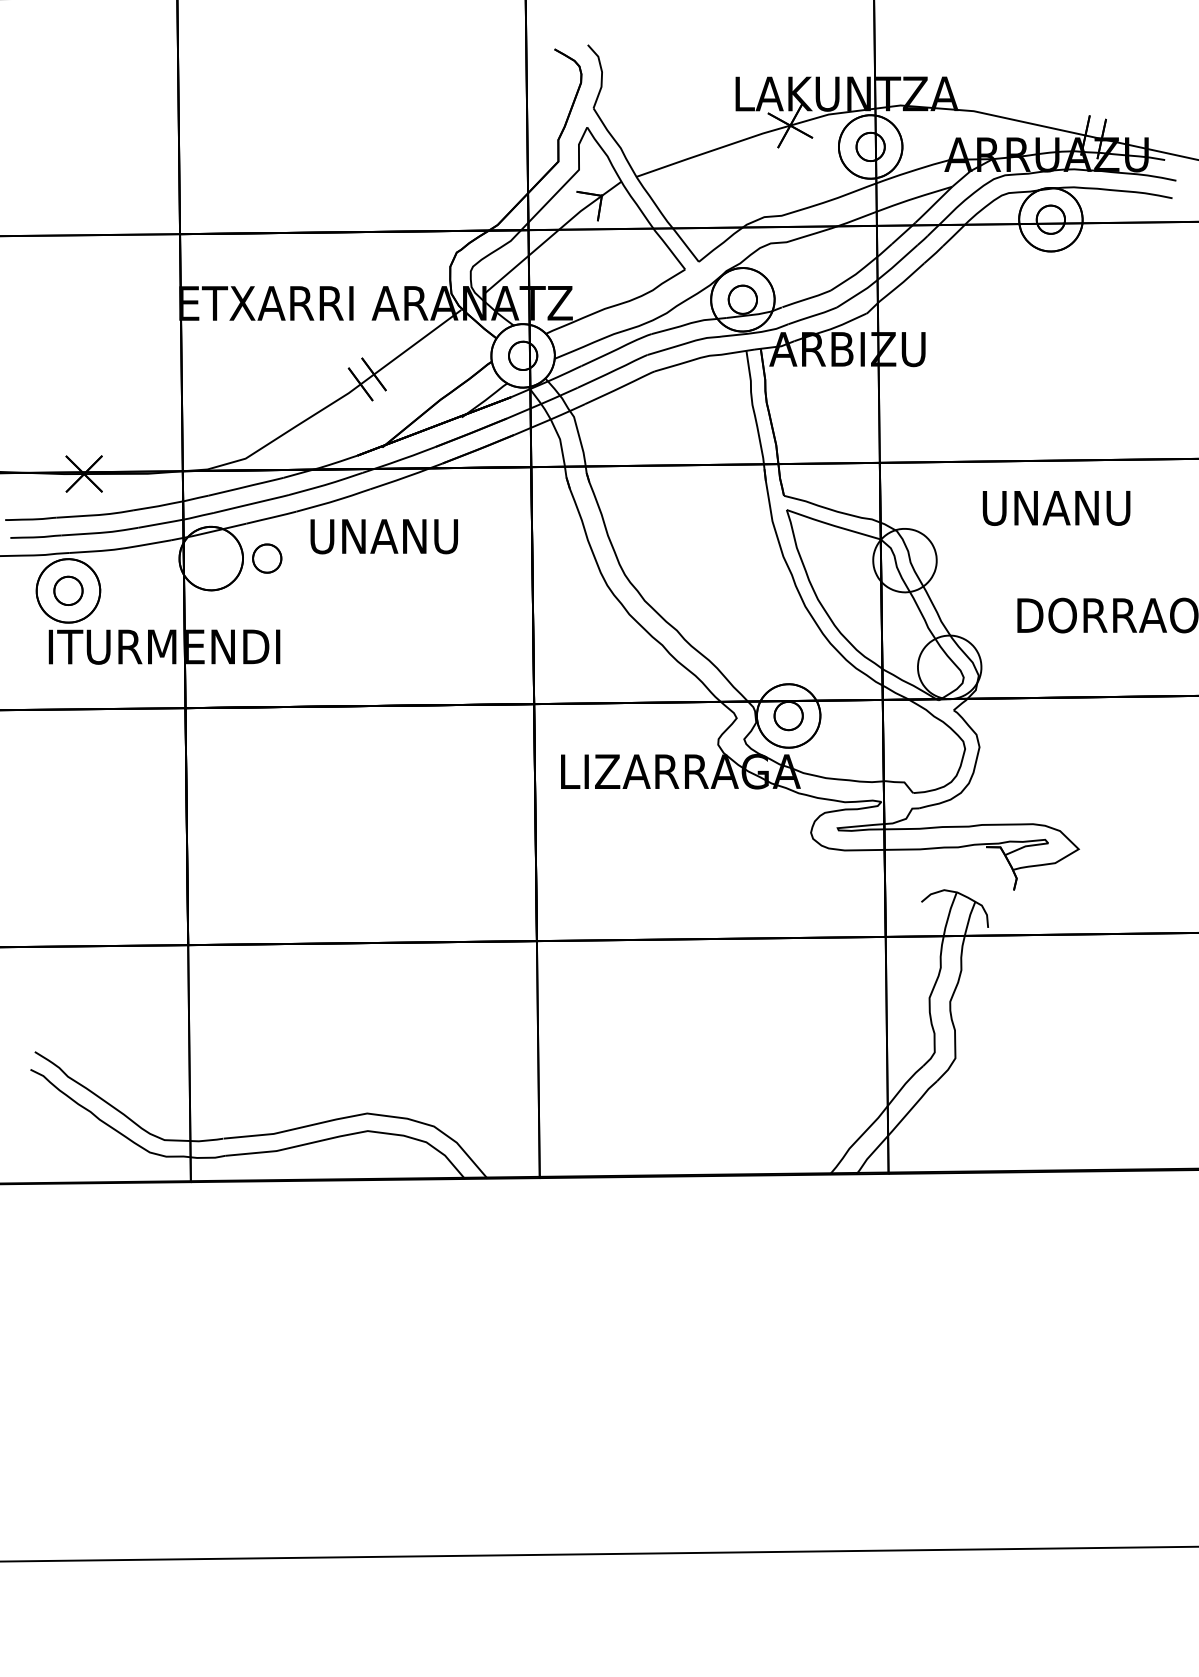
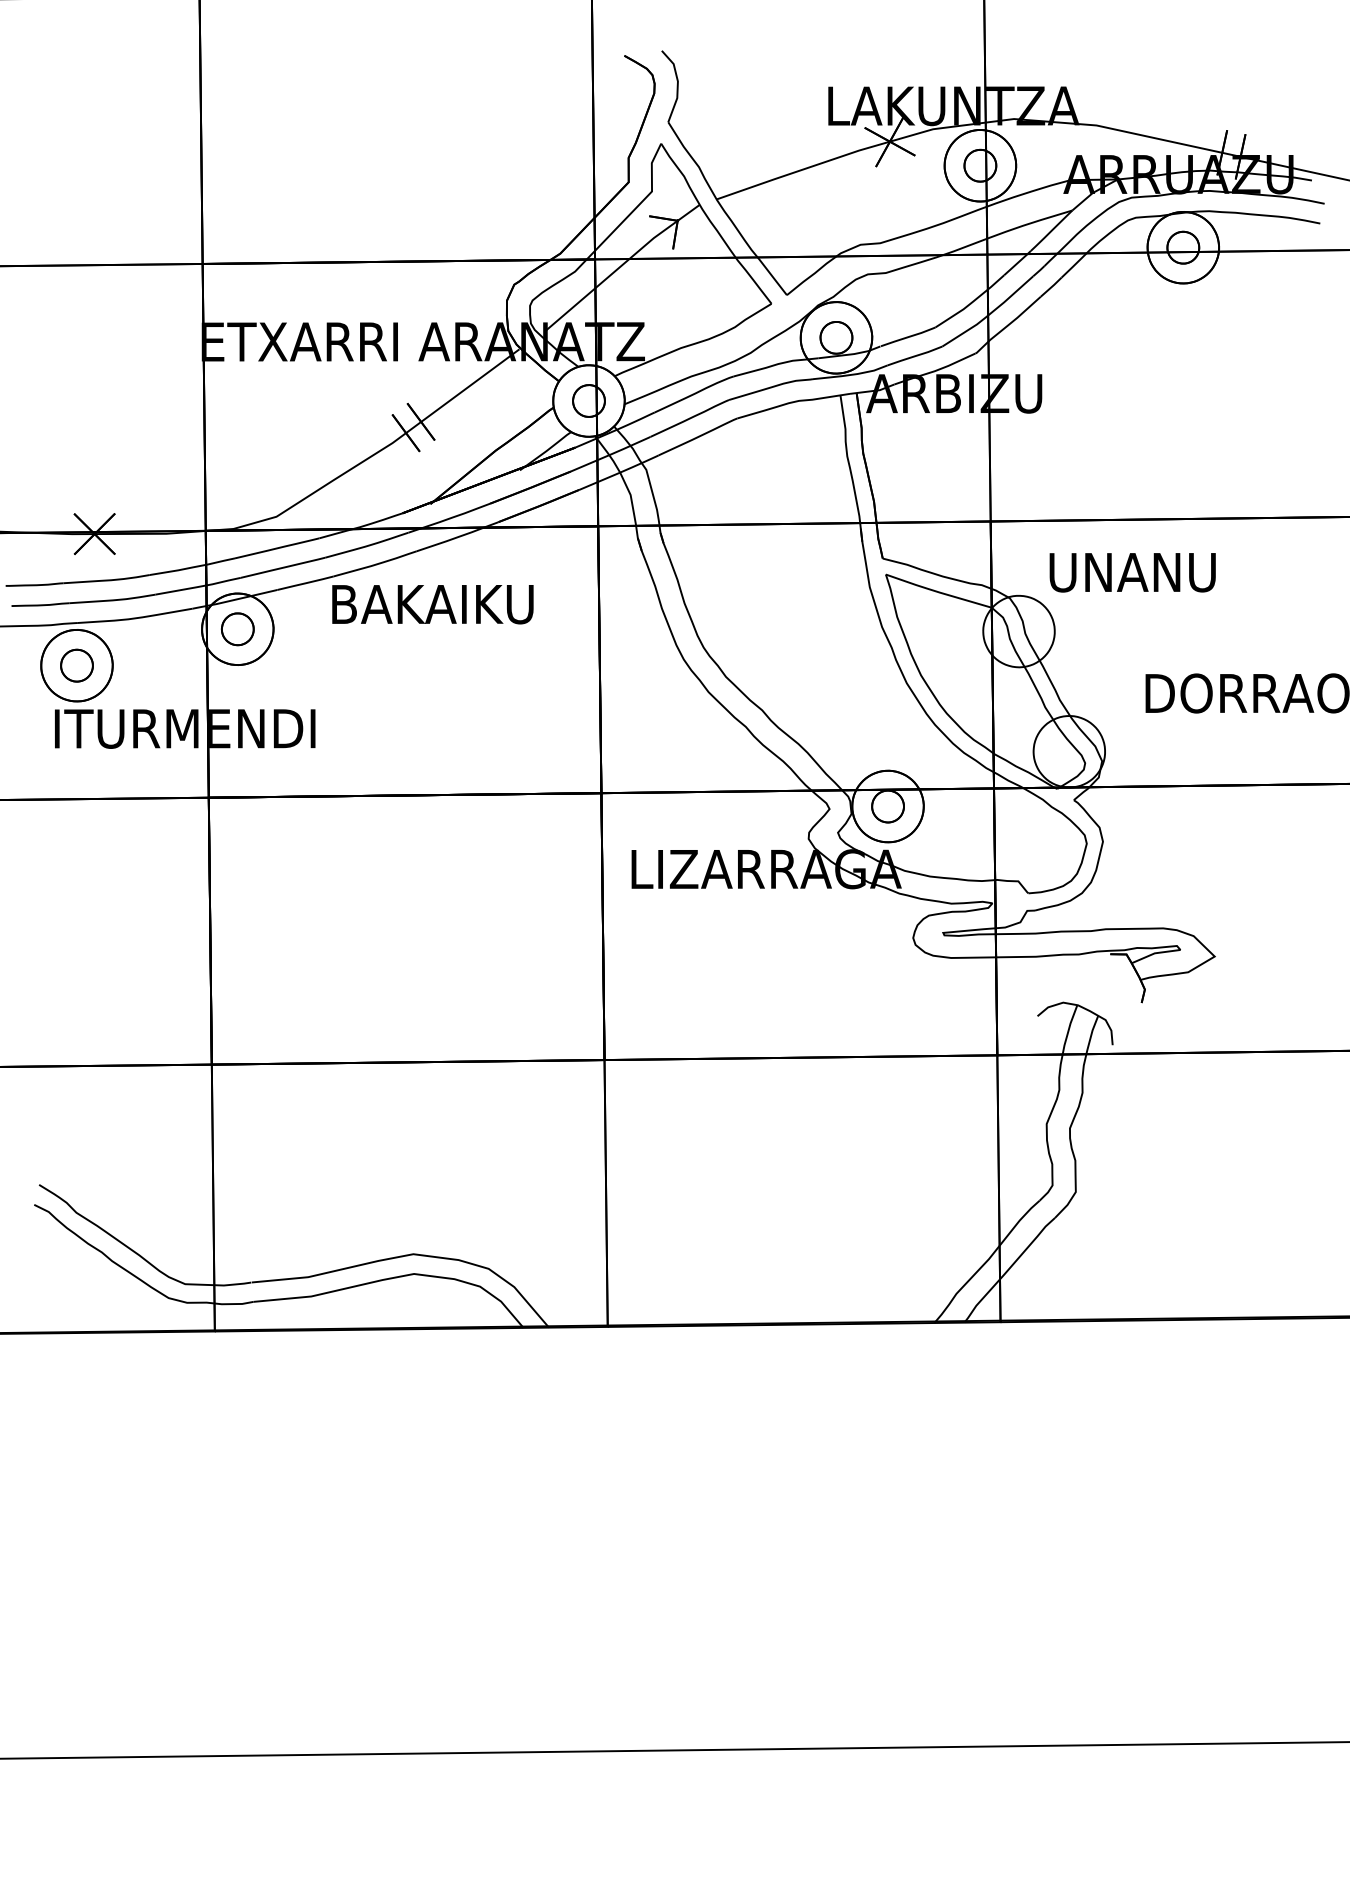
text: (1056, 508) -> (1132, 572), moved
text: (384, 536) -> (432, 604), UNANU -> BAKAIKU
part: (266, 558) -> (237, 629), moved

